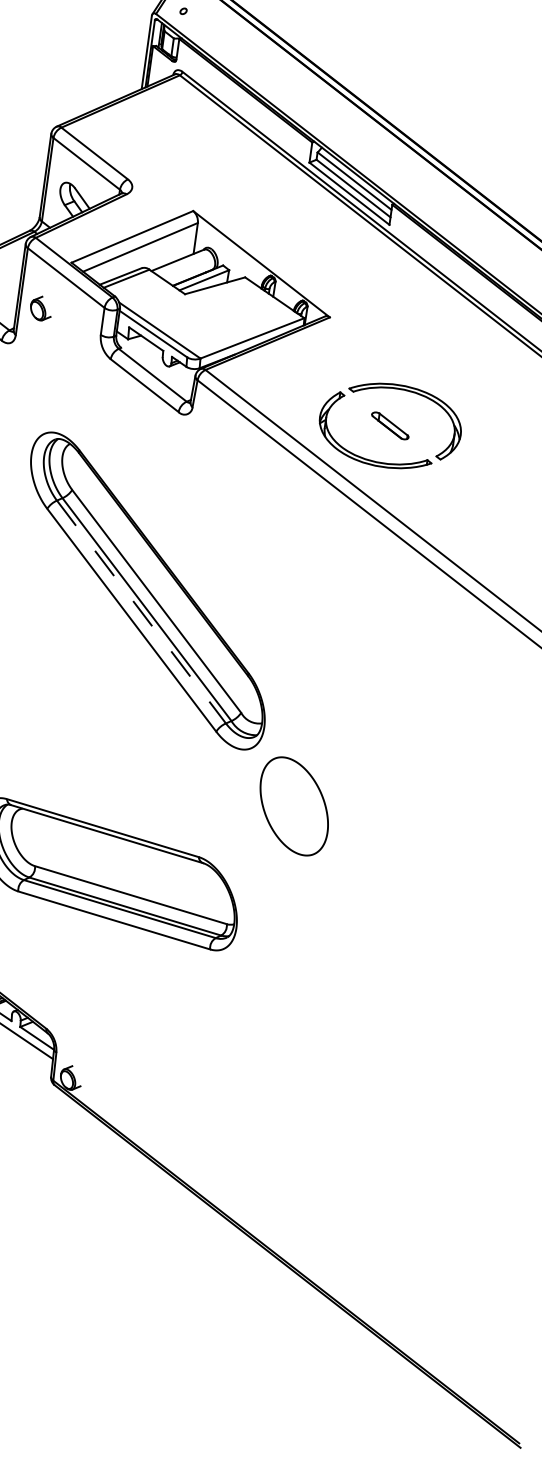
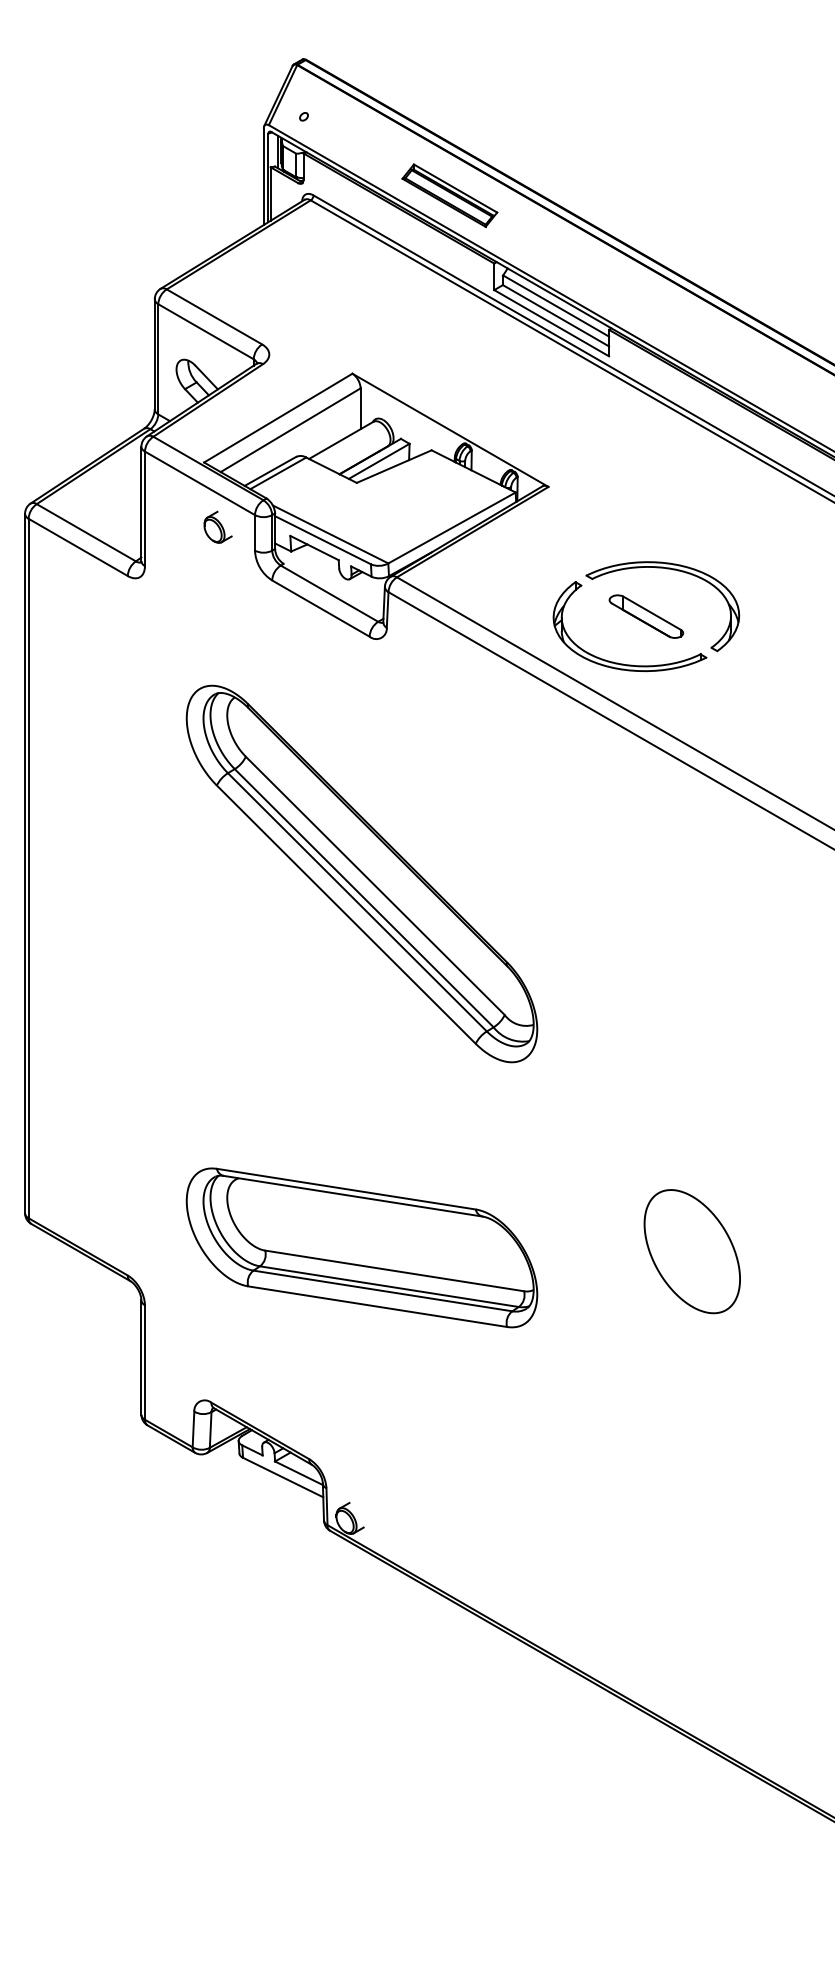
part: (285, 86) -> (449, 195), added
part: (40, 307) -> (217, 526), moved
part: (389, 425) -> (645, 616), size x1.43
line: (141, 612) -> (357, 902), dashed -> solid
part: (293, 806) -> (691, 1251), moved

